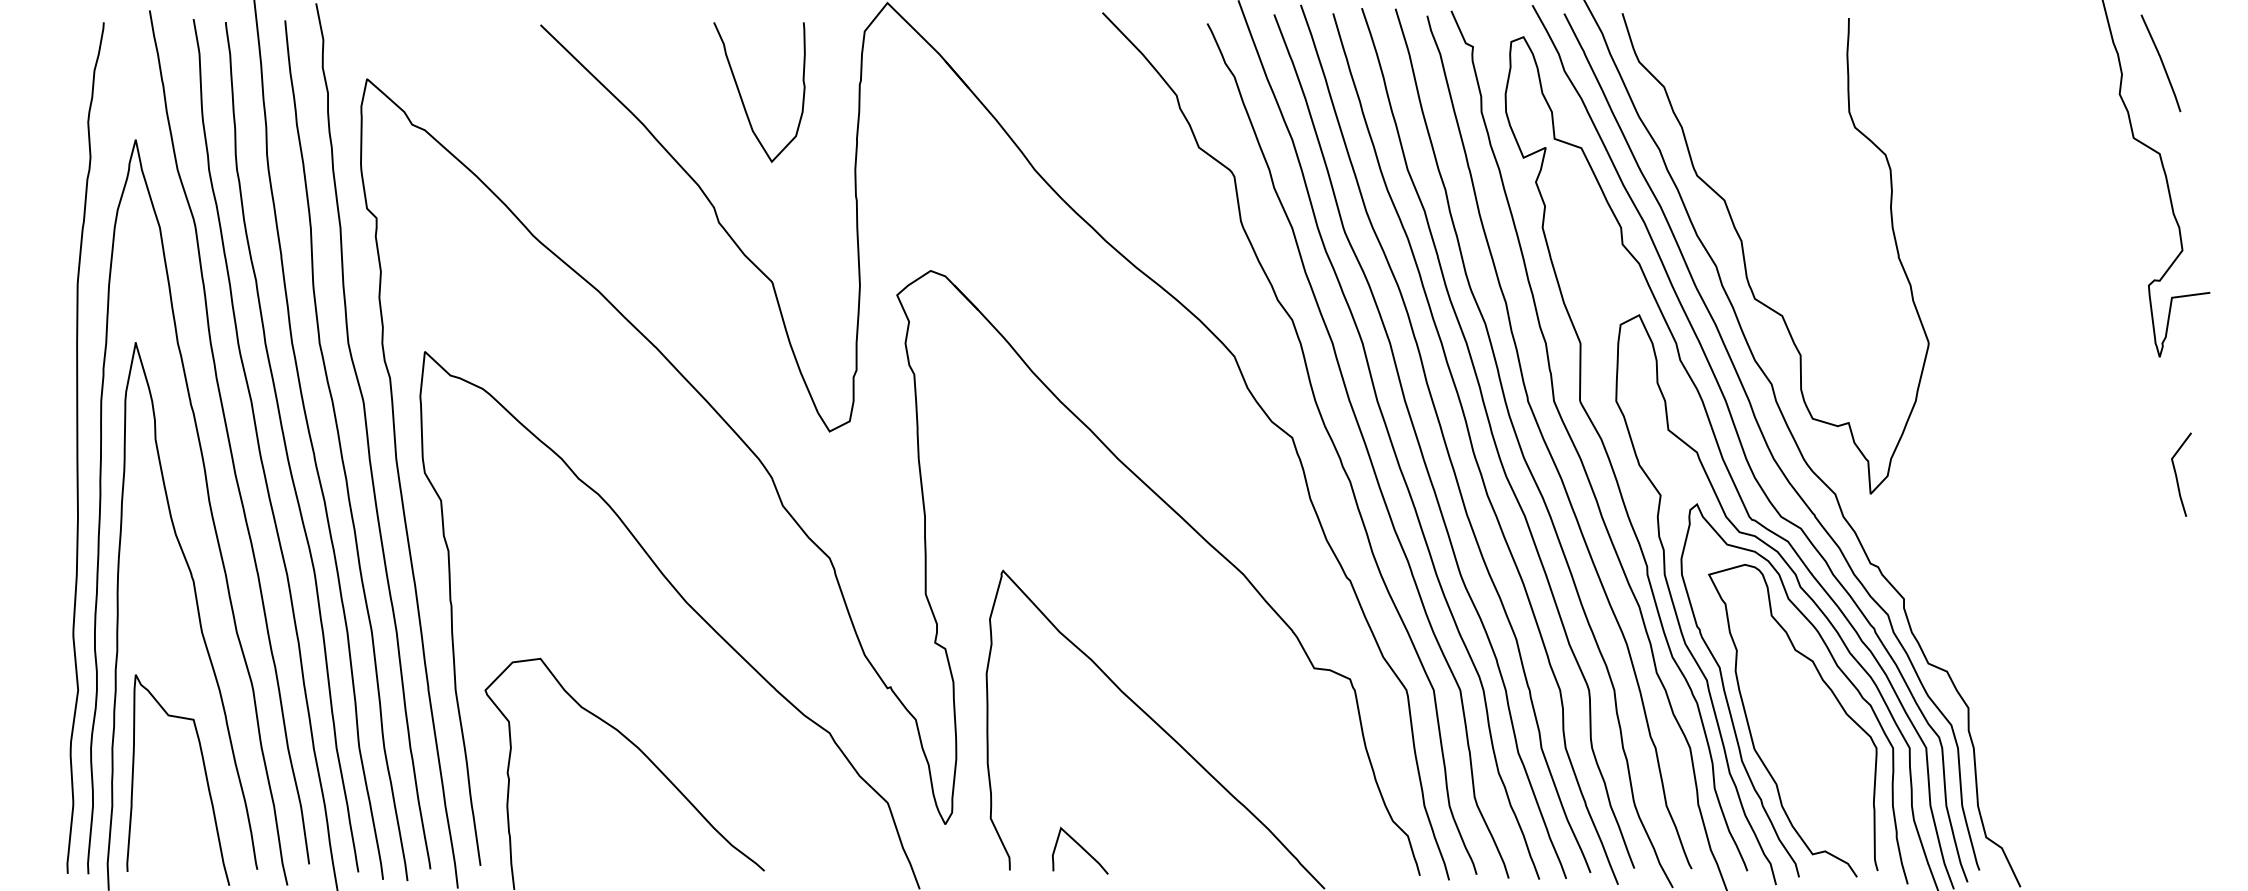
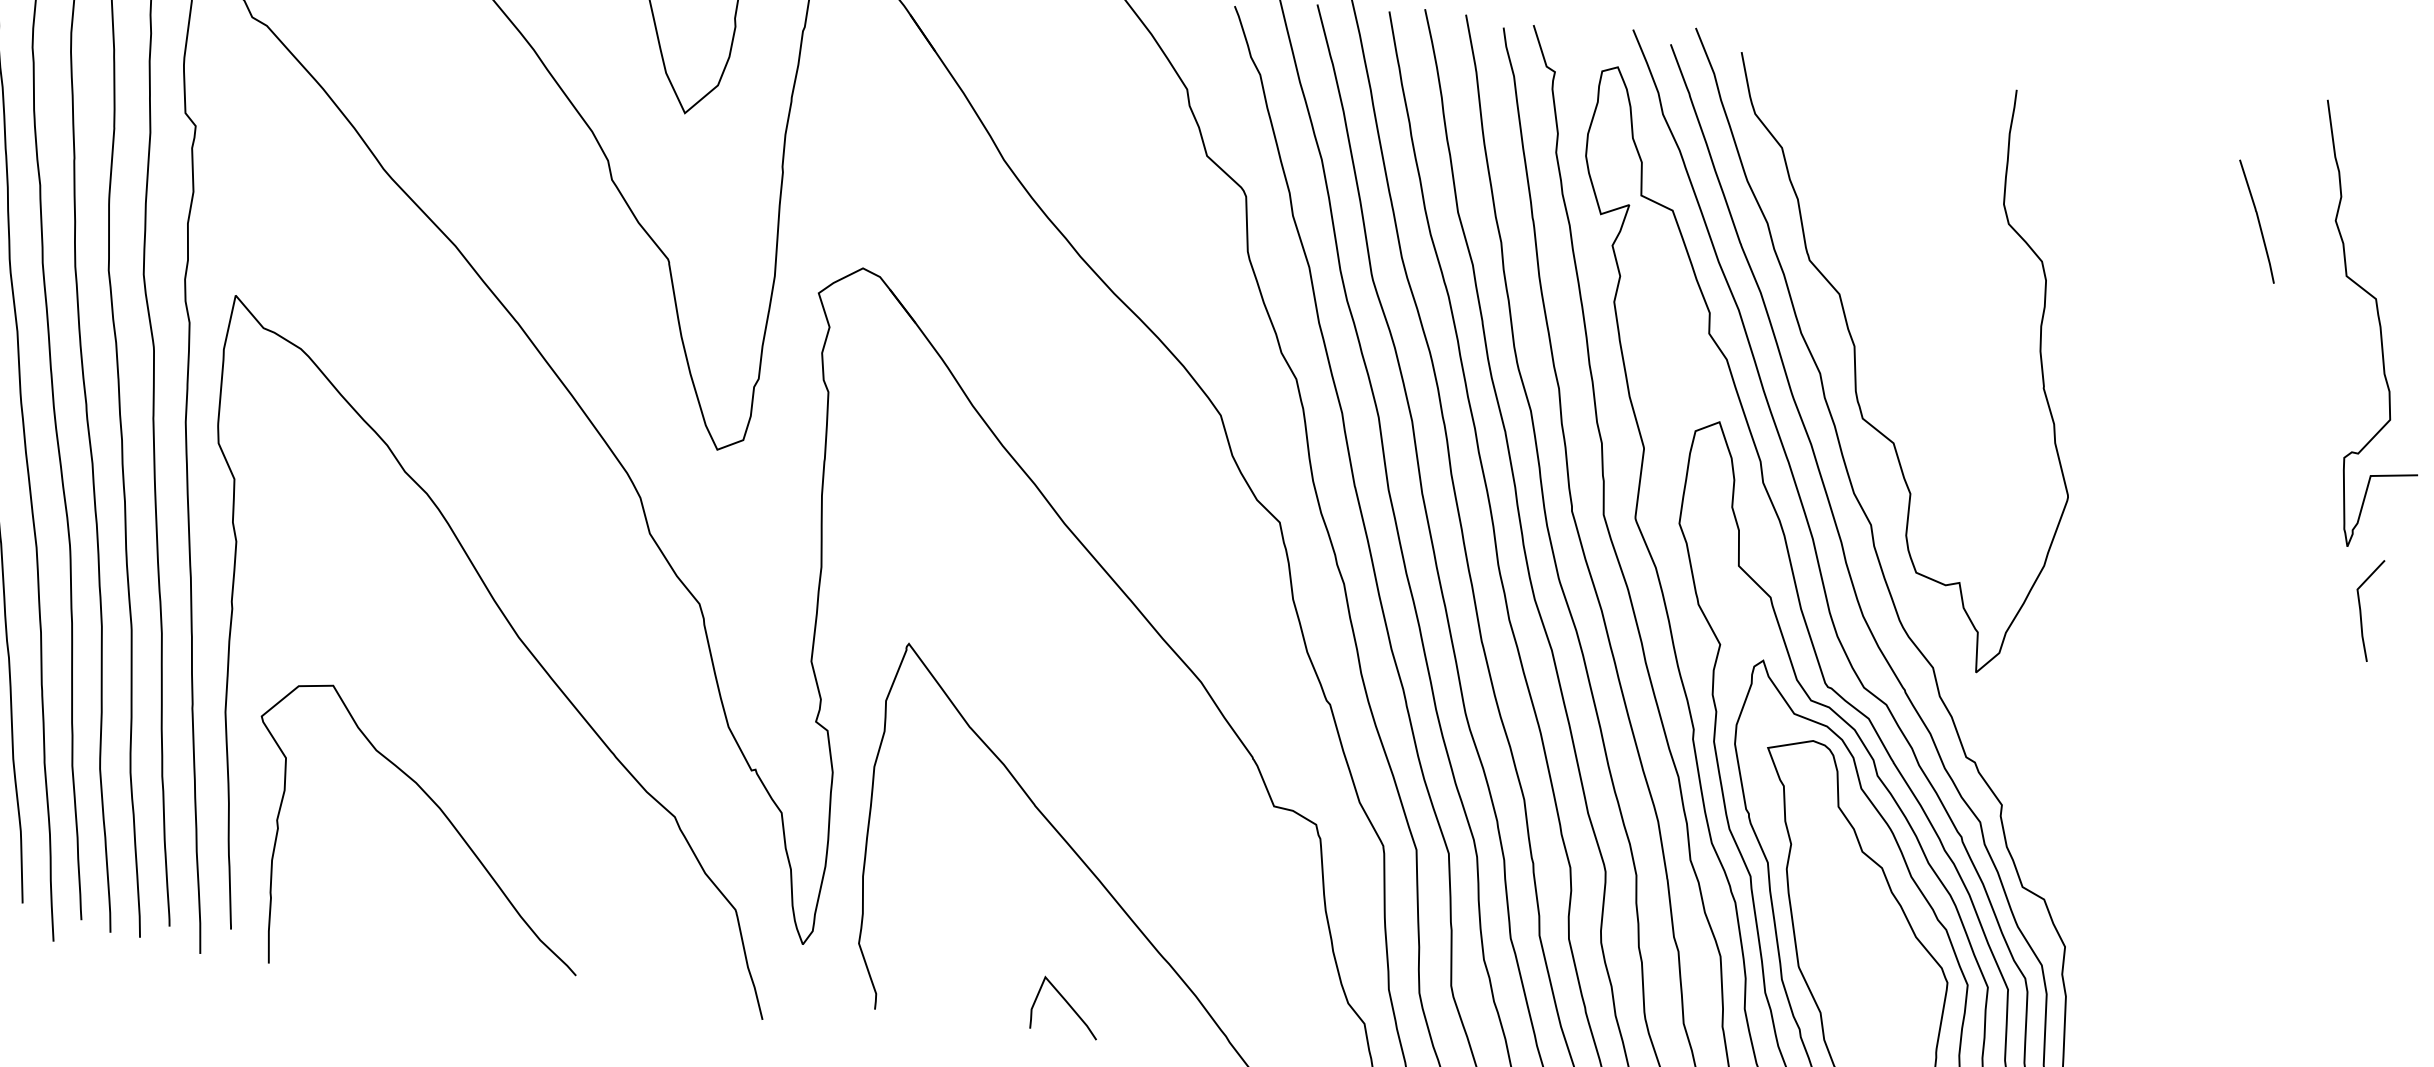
curve: (2161, 62) -> (2257, 220), moved
line: (2177, 476) -> (2361, 611), moved
curve: (1081, 848) -> (1067, 1004), moved

